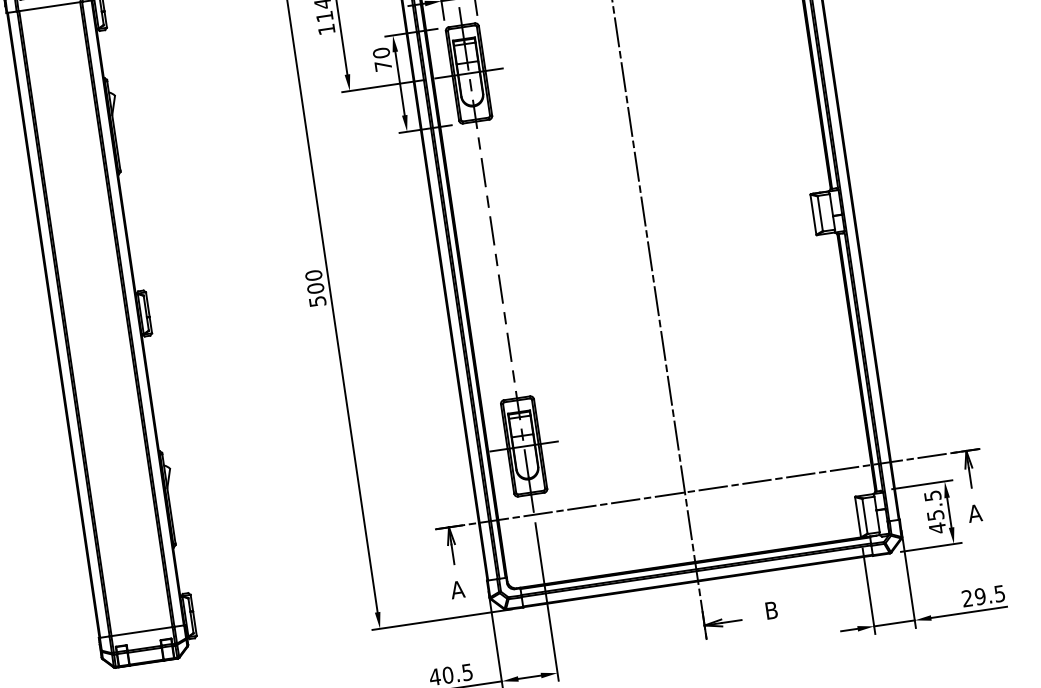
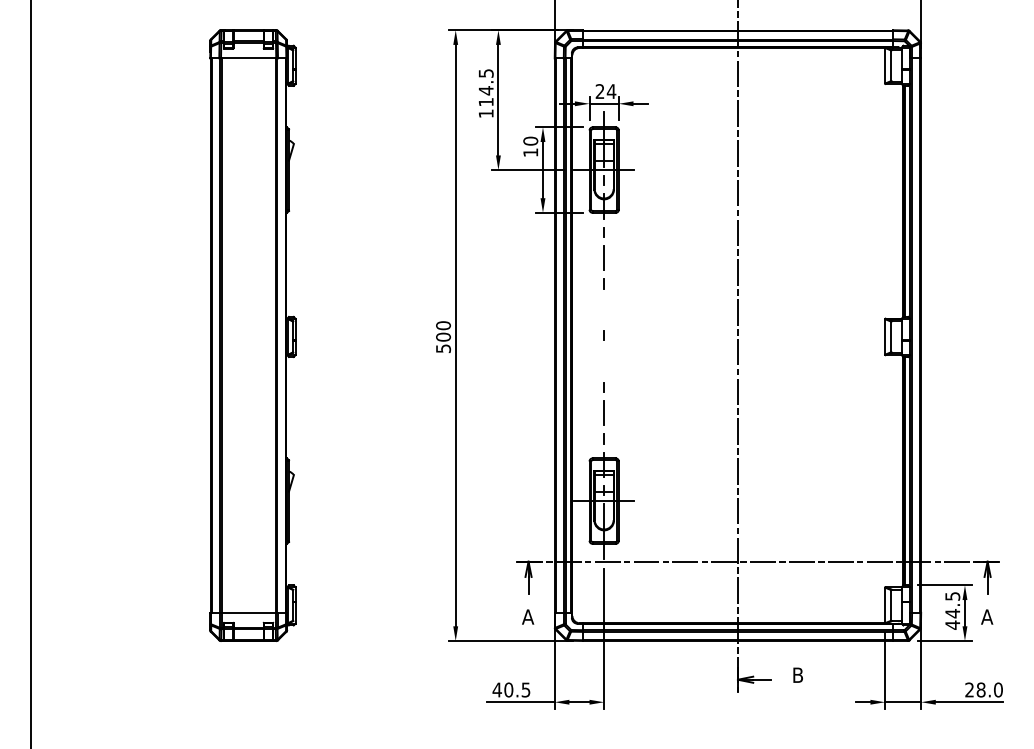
text: (383, 65) -> (530, 152), 70 -> 10
line: (492, 230) -> (604, 309), removed
line: (501, 289) -> (604, 361), removed
text: (935, 515) -> (952, 613), 45.5 -> 44.5
text: (989, 594) -> (989, 689), 29.5 -> 28.0

